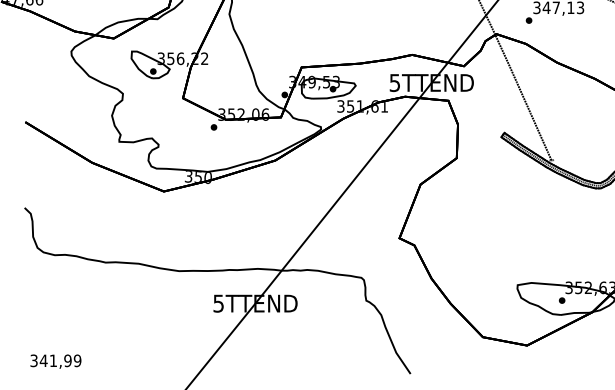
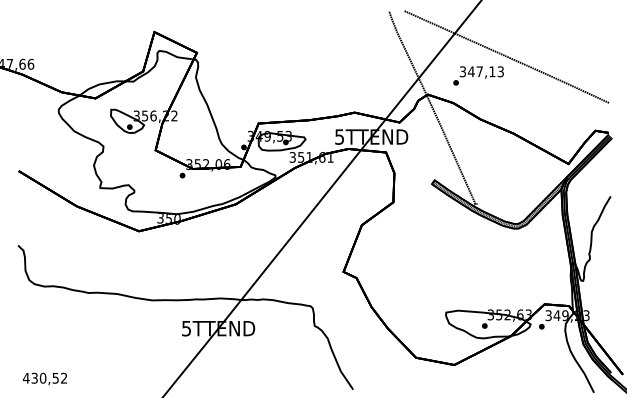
text: (55, 359) -> (44, 377), 341,99 -> 430,52

